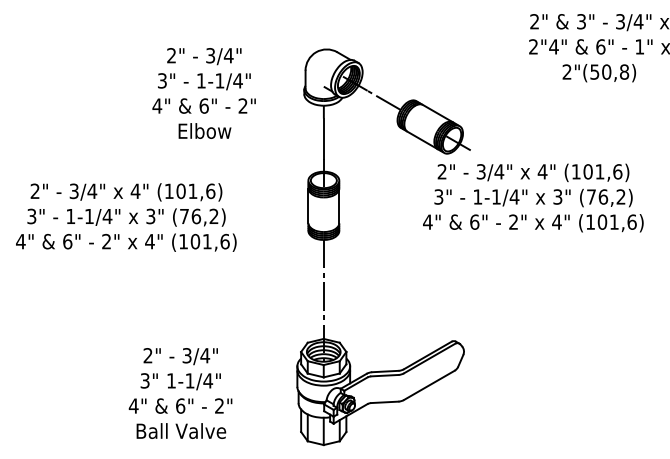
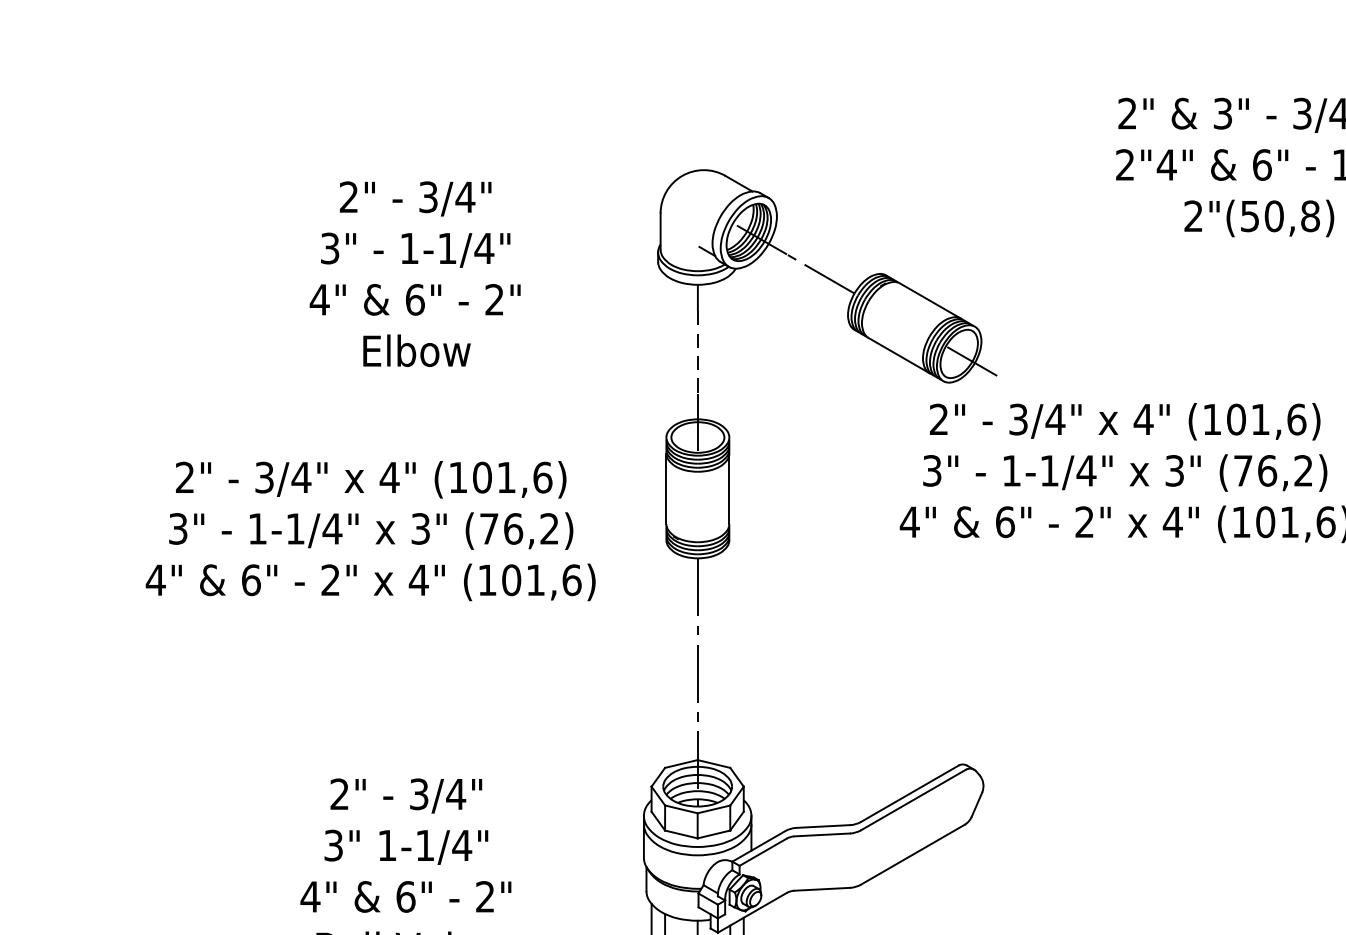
text: (203, 93) -> (413, 274), moved
line: (323, 139) -> (697, 353), solid -> dashed
text: (126, 217) -> (371, 530), moved

